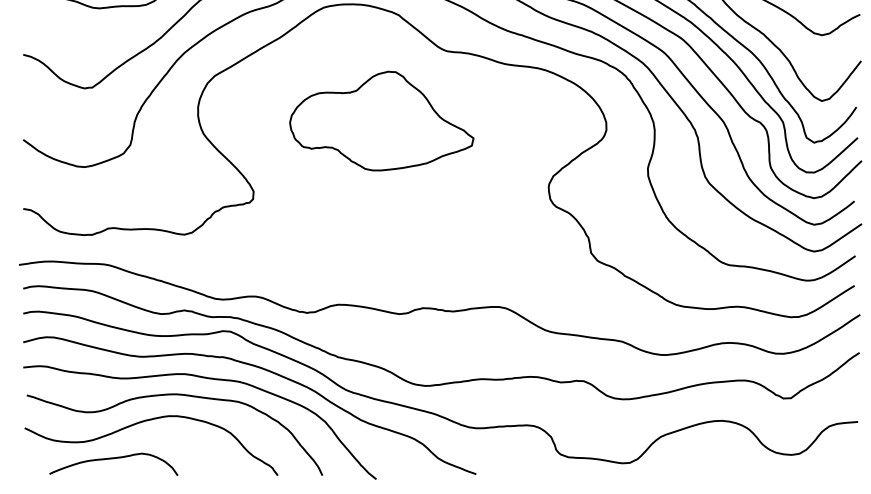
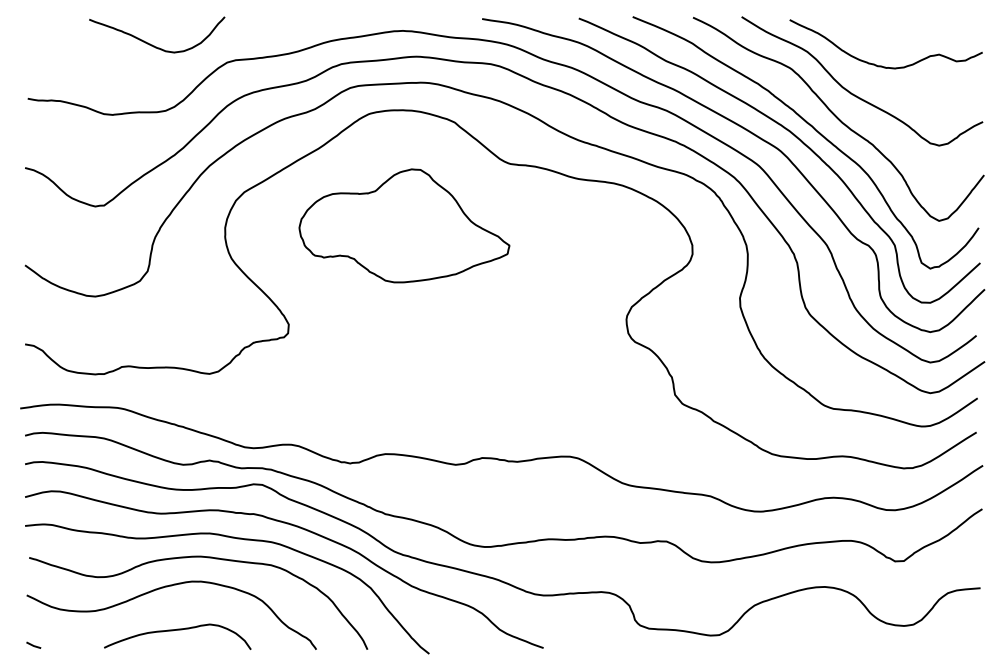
part: (381, 120) -> (404, 225), moved
curve: (113, 458) -> (177, 630), moved
line: (30, 471) -> (33, 644), added

